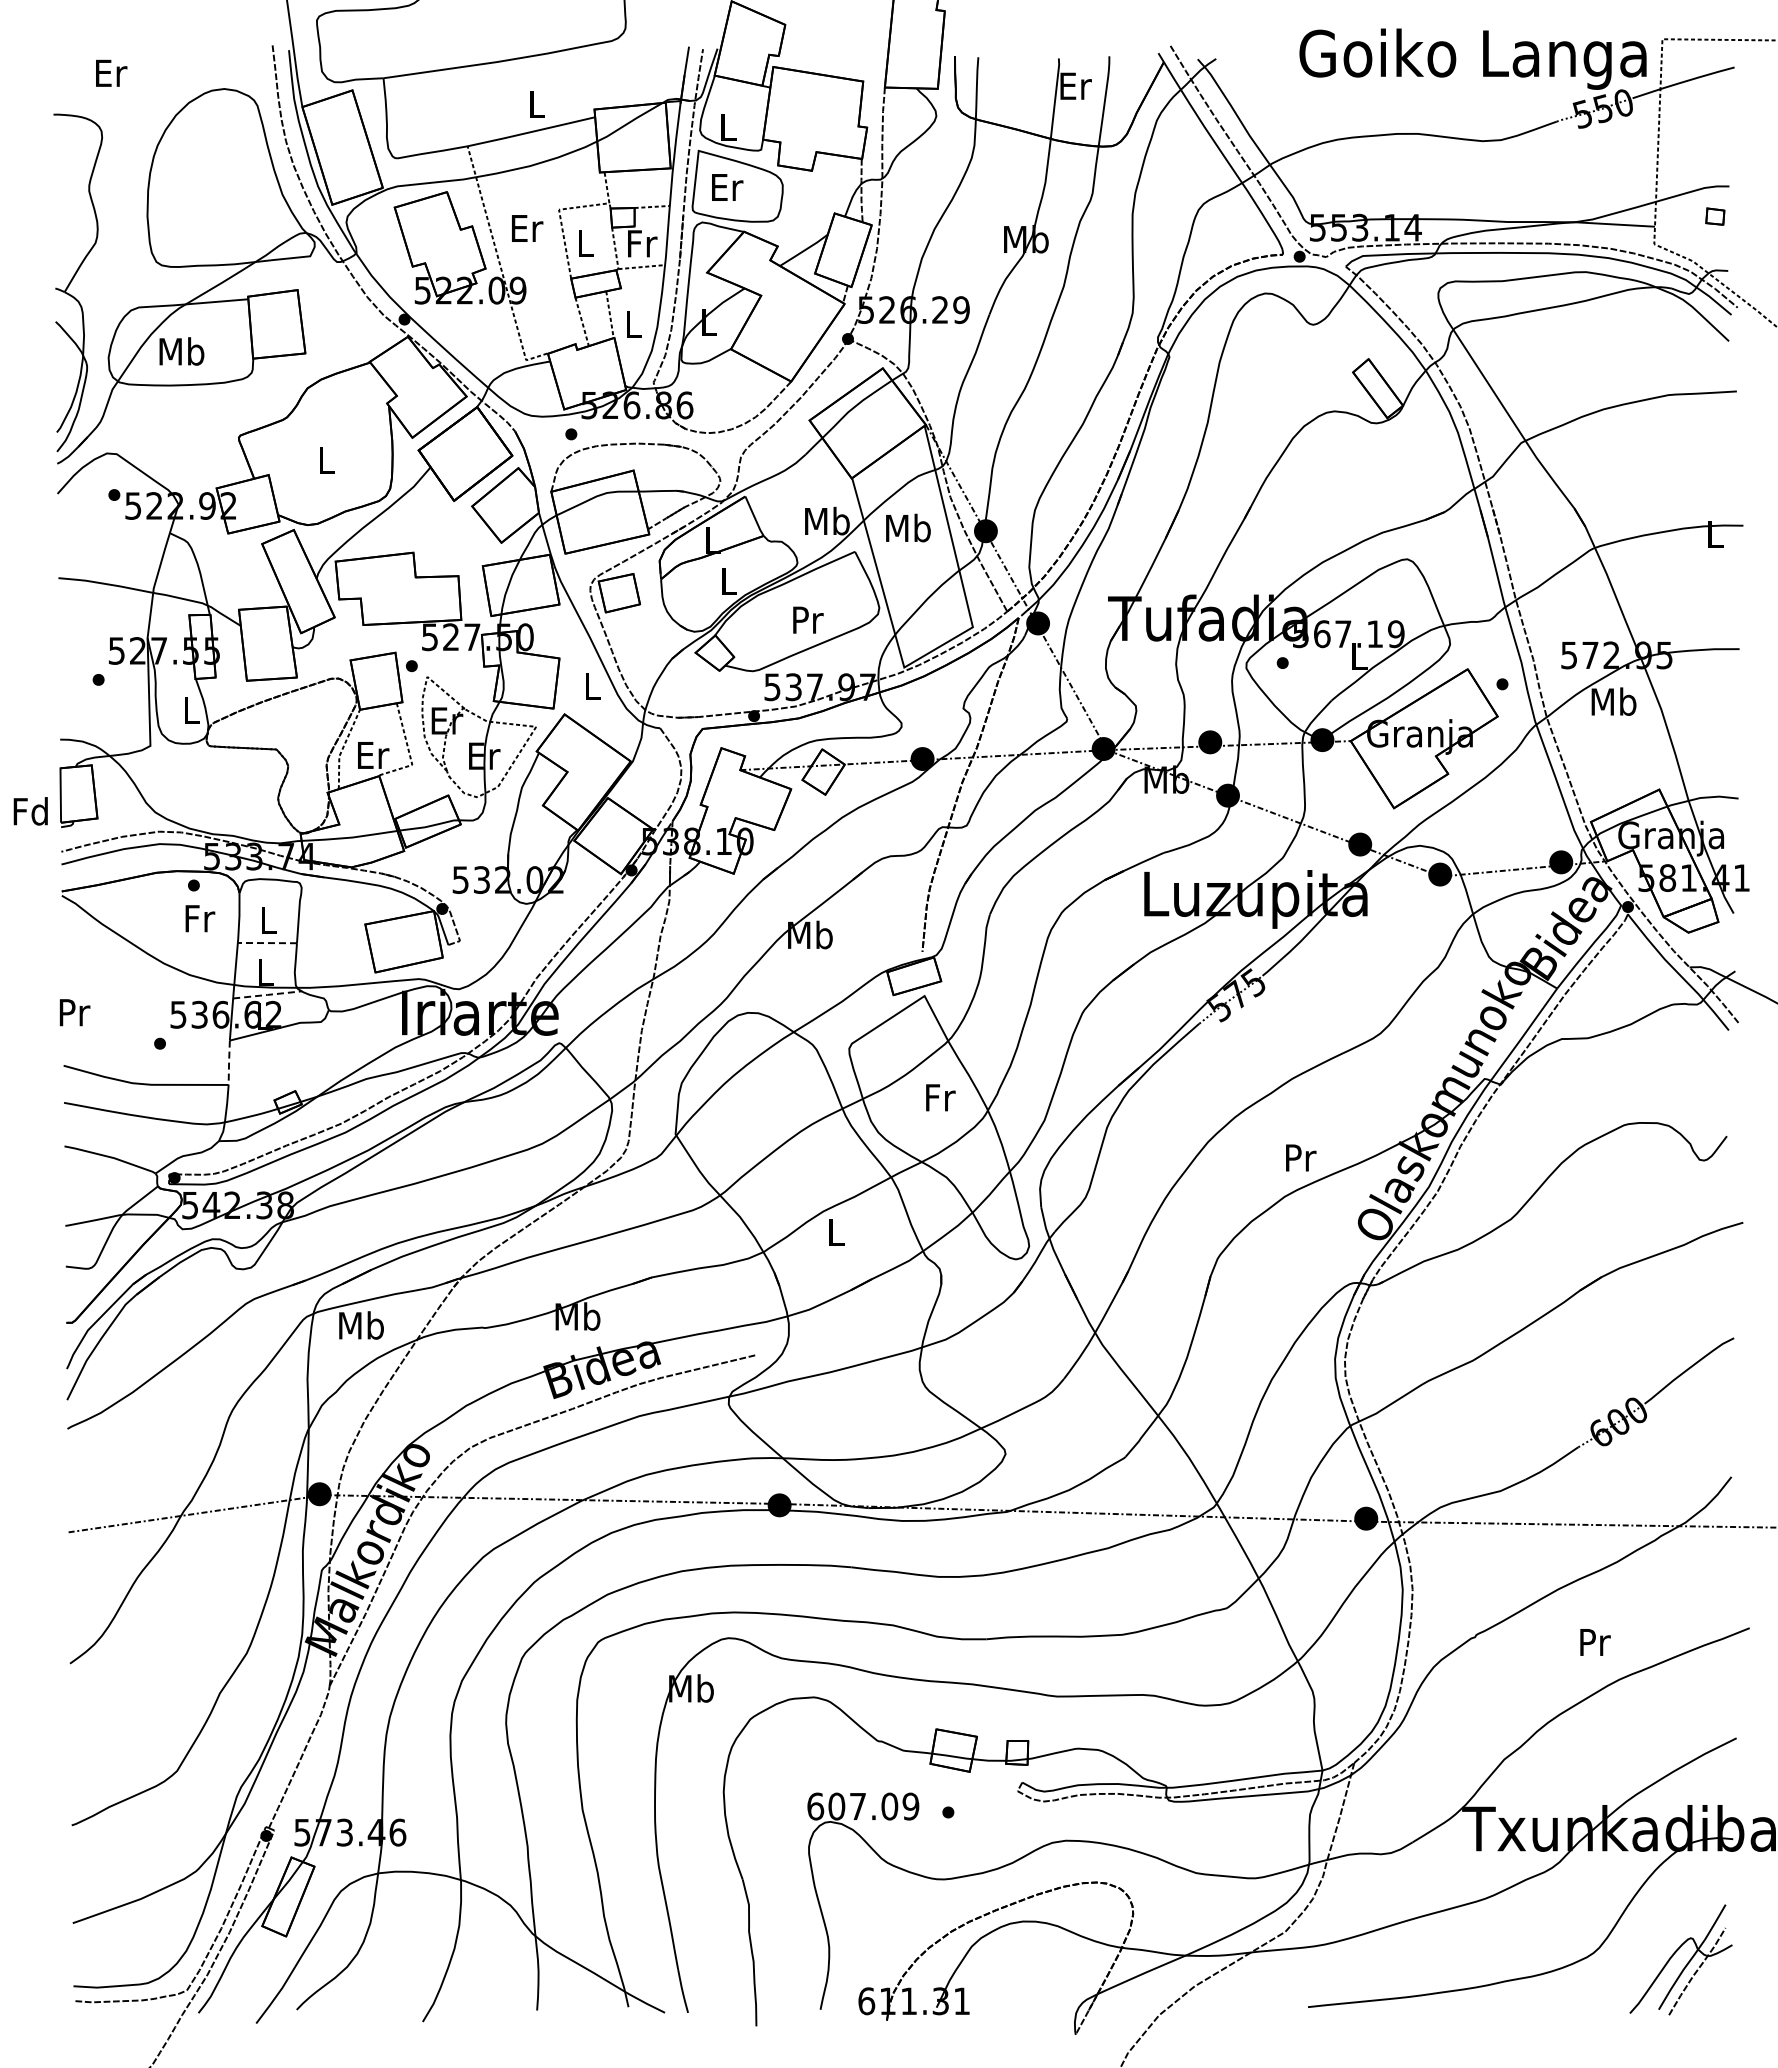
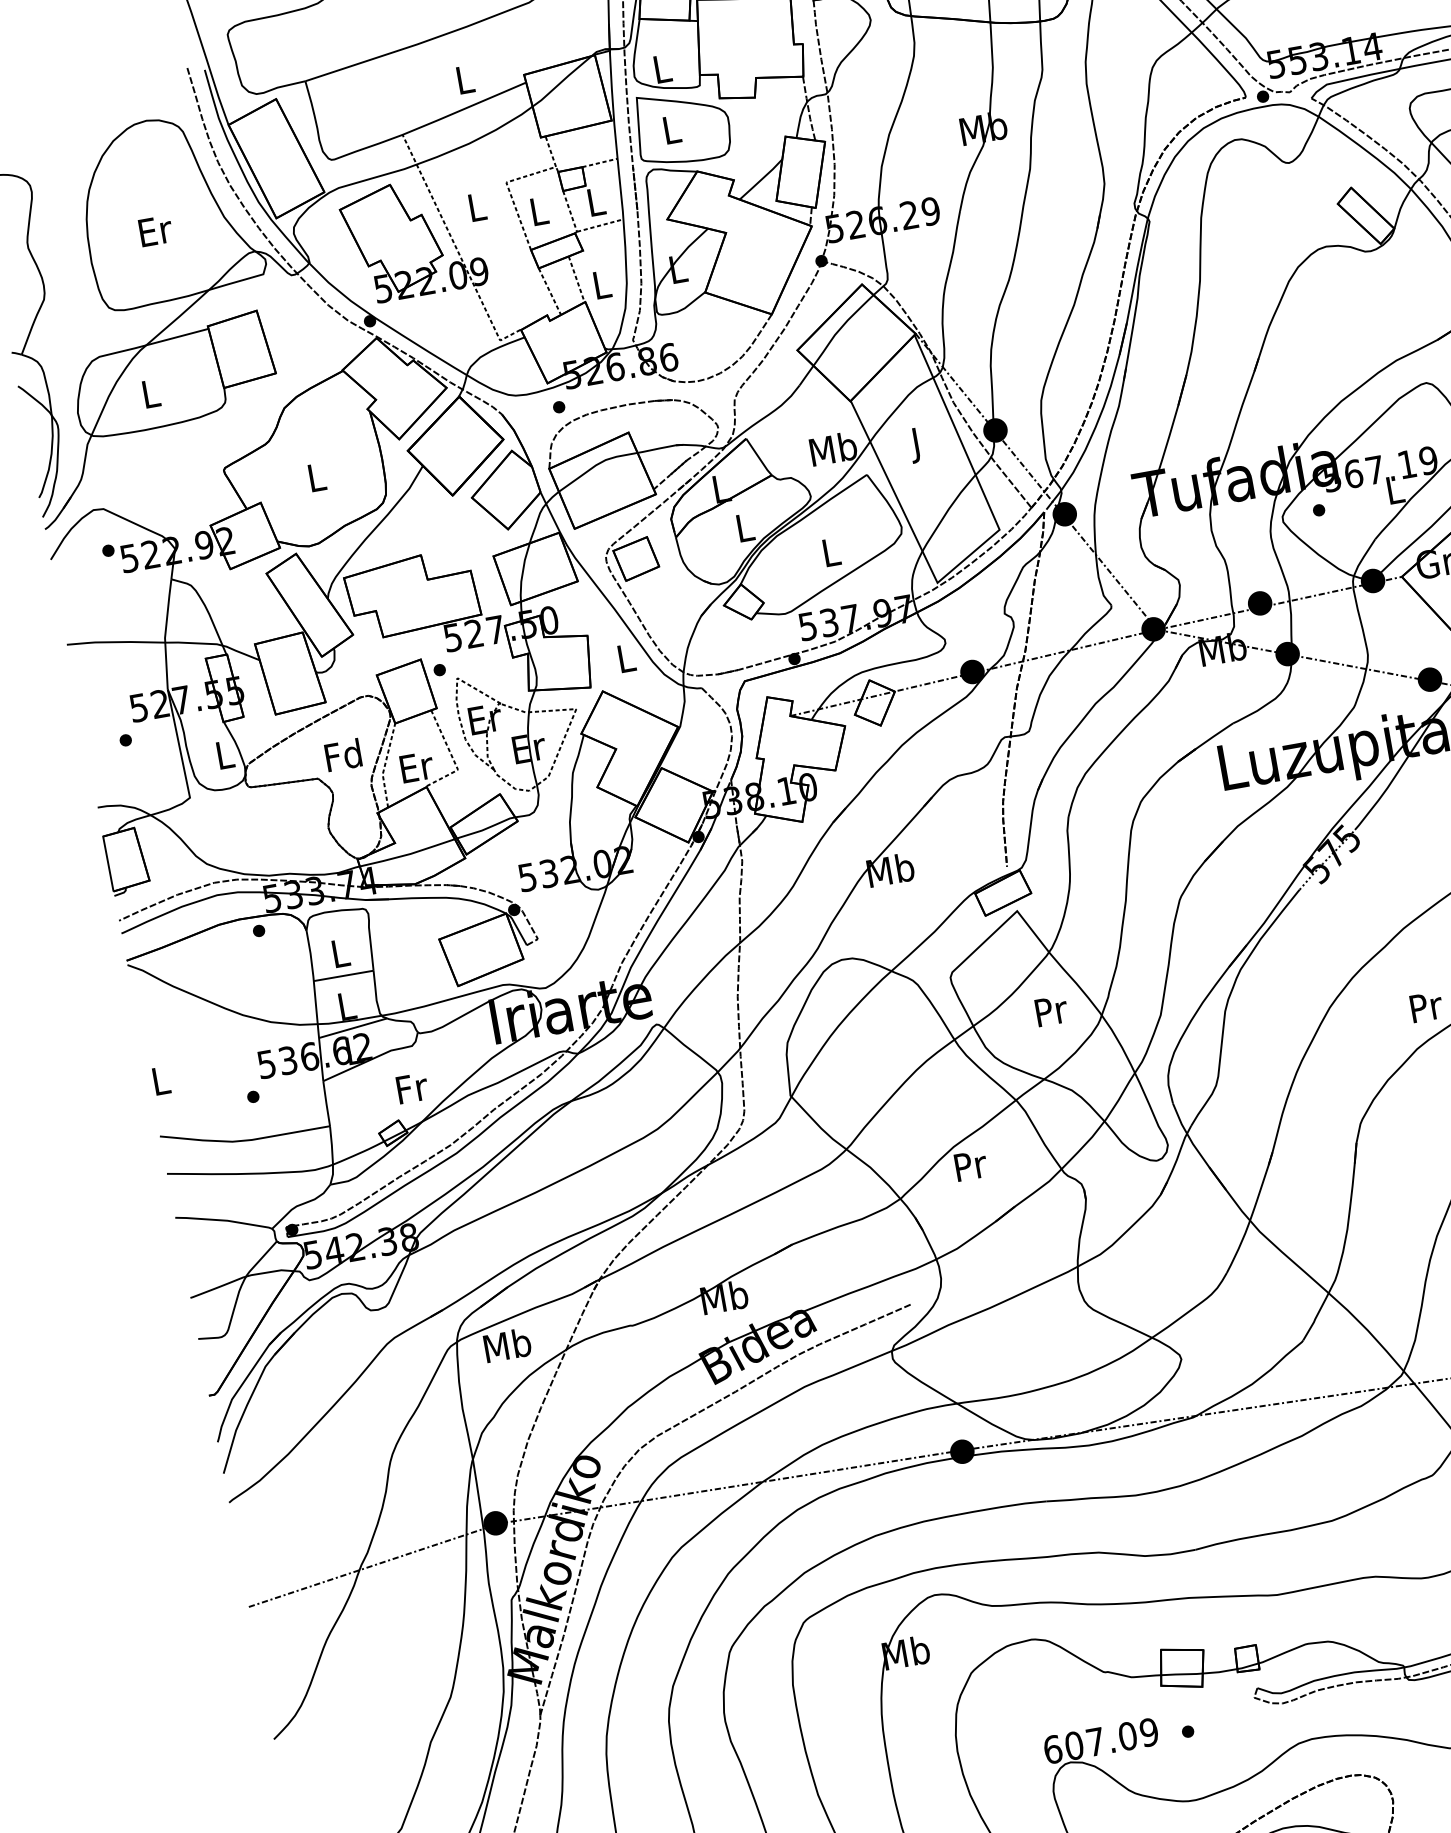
text: (111, 72) -> (155, 230), moved
text: (727, 187) -> (672, 129), Er -> L
text: (527, 228) -> (477, 207), Er -> L
text: (642, 243) -> (596, 201), Fr -> L
text: (181, 351) -> (150, 393), Mb -> L
text: (908, 531) -> (917, 444), Mb -> J
text: (808, 619) -> (832, 551), Pr -> L
text: (30, 811) -> (343, 755), moved
text: (200, 918) -> (412, 1088), moved
line: (267, 943) -> (343, 976), dashed -> solid
line: (267, 994) -> (353, 1027), dashed -> solid
text: (74, 1012) -> (161, 1080), Pr -> L
line: (229, 1062) -> (326, 1103), dashed -> solid
text: (940, 1097) -> (1051, 1010), Fr -> Pr
text: (836, 1232) -> (970, 1165), L -> Pr

